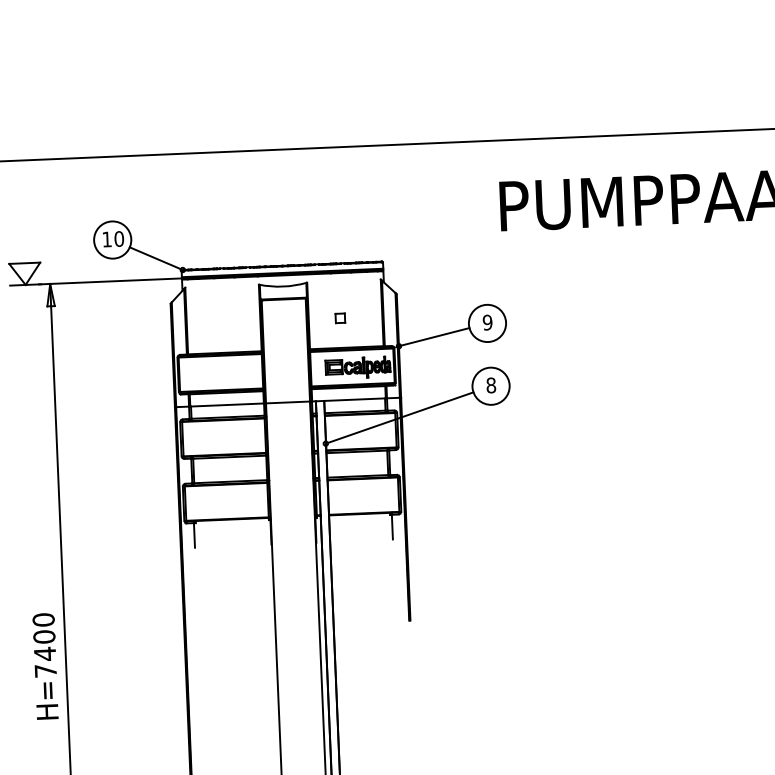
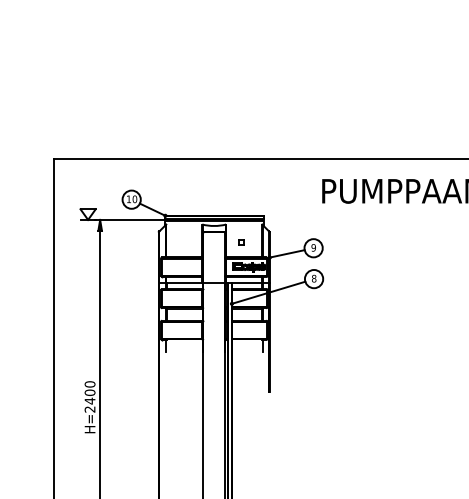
text: (44, 671) -> (89, 409), H=7400 -> H=2400

